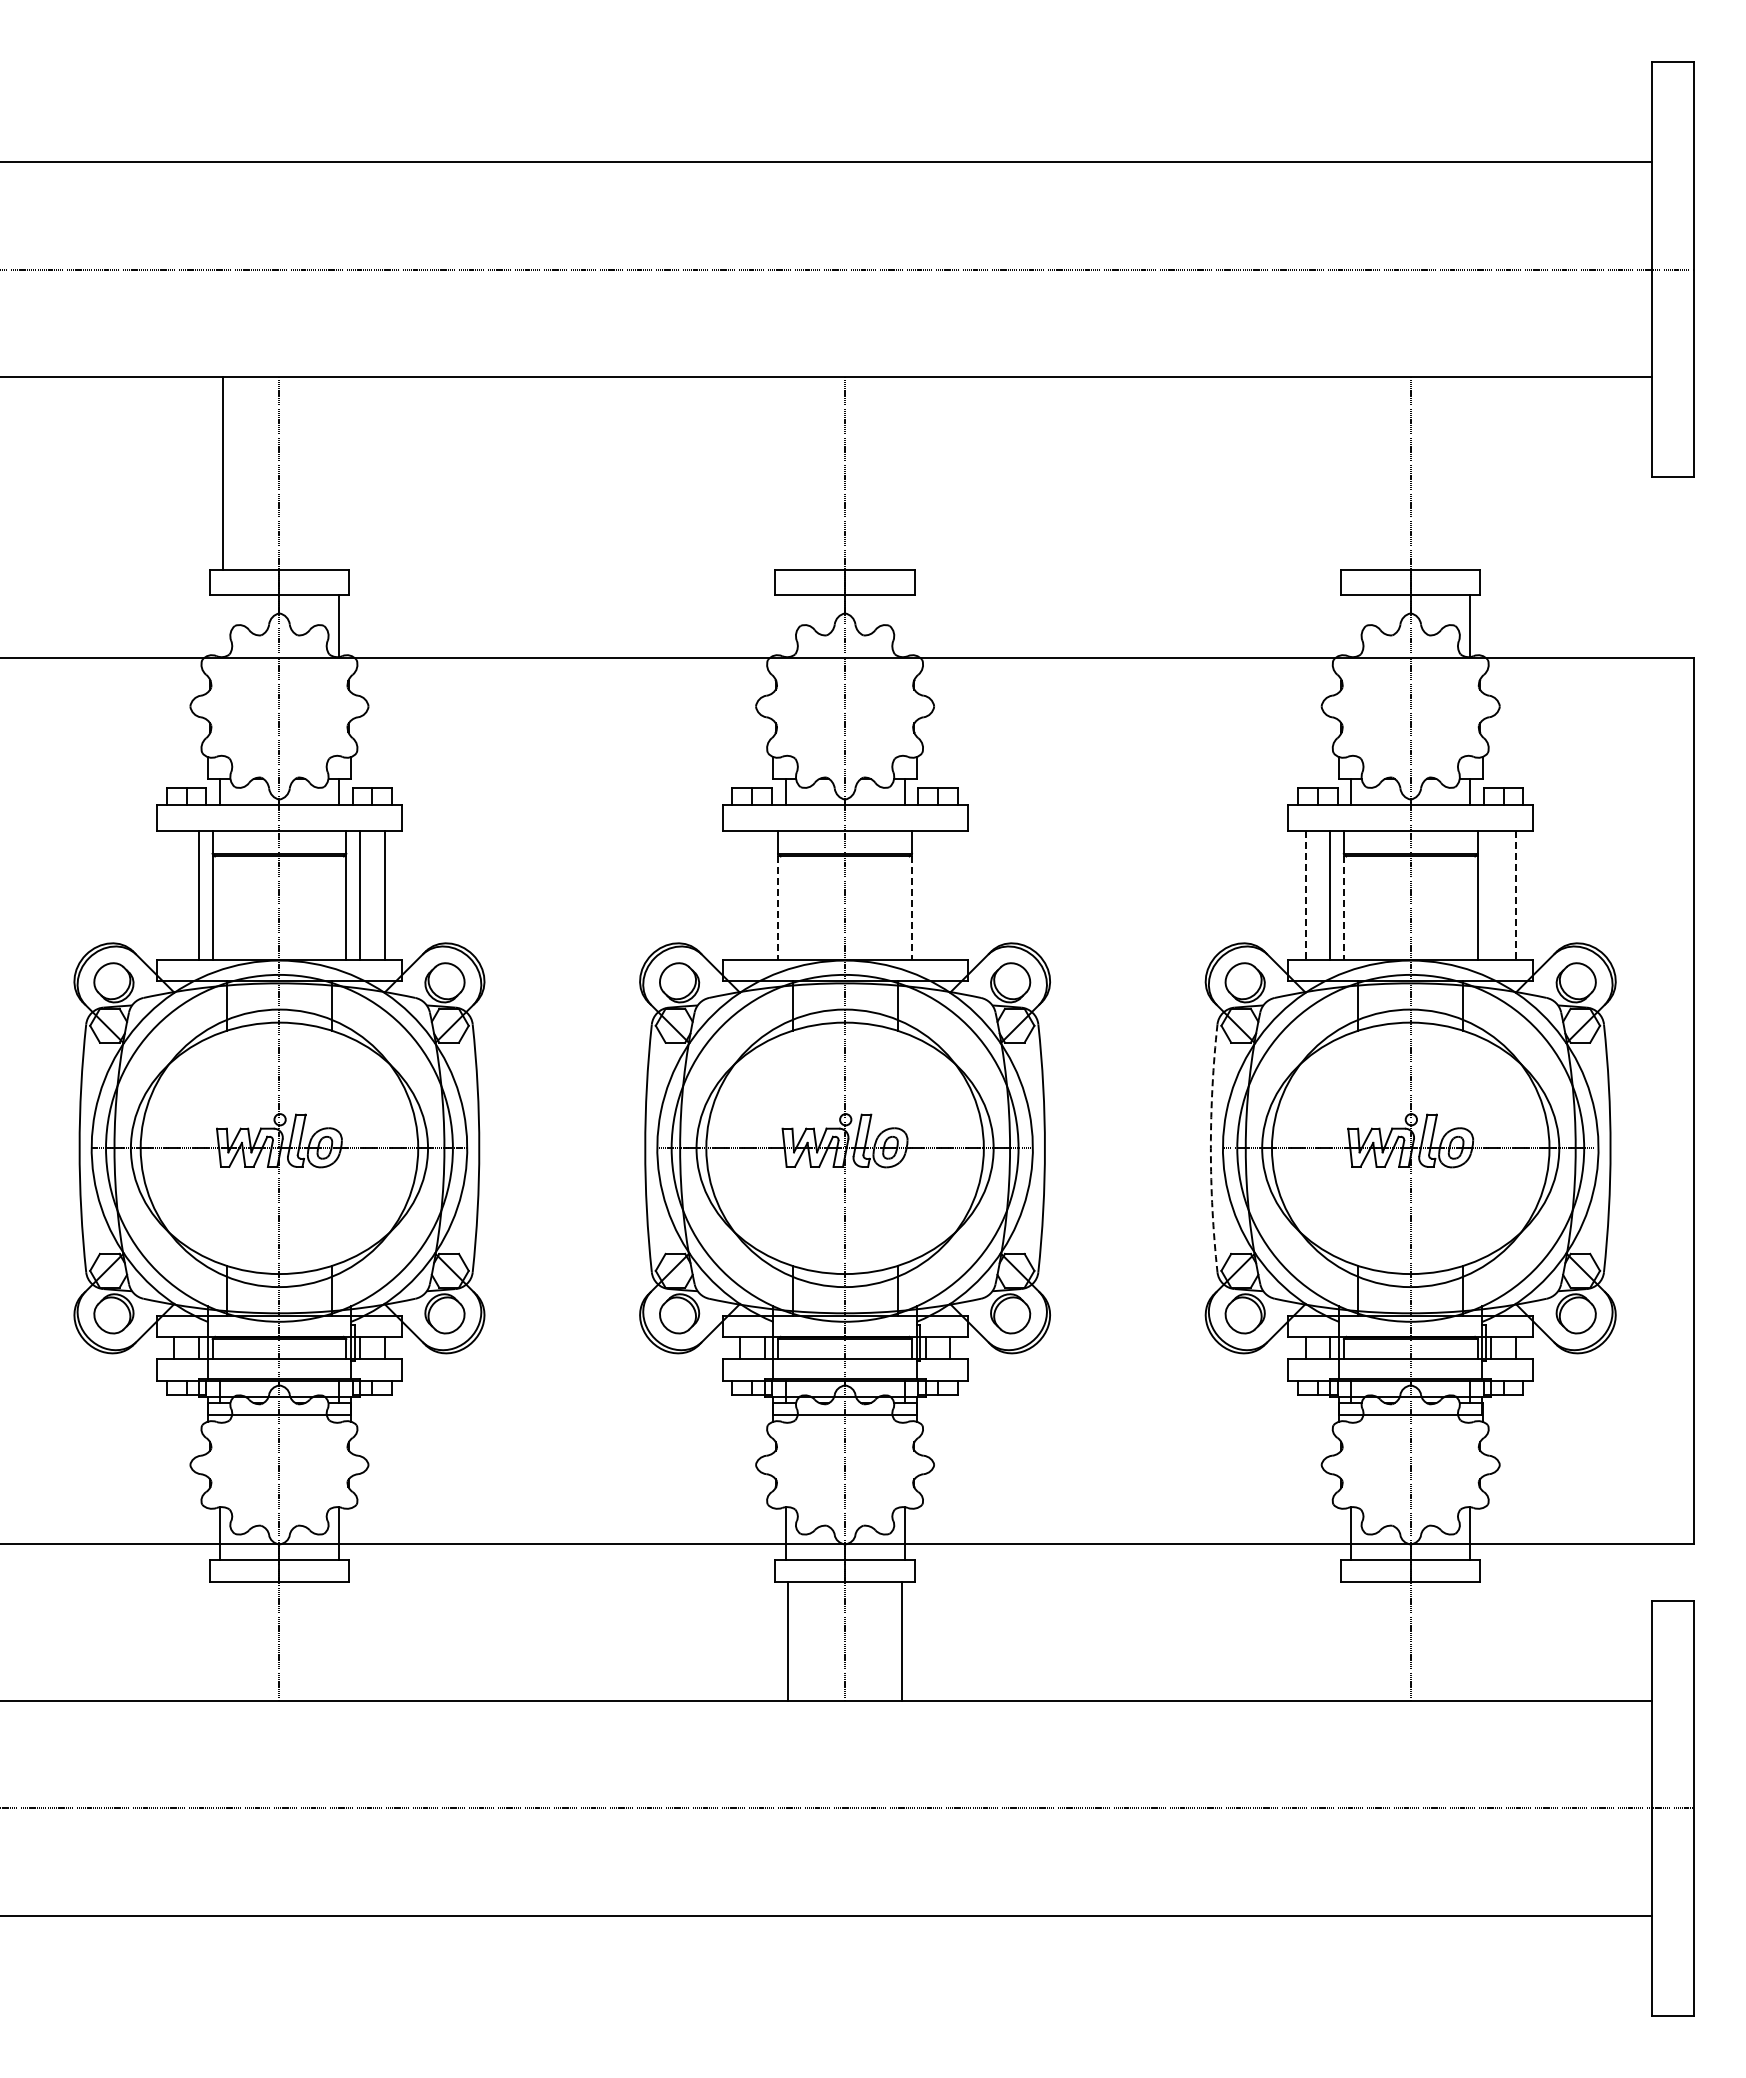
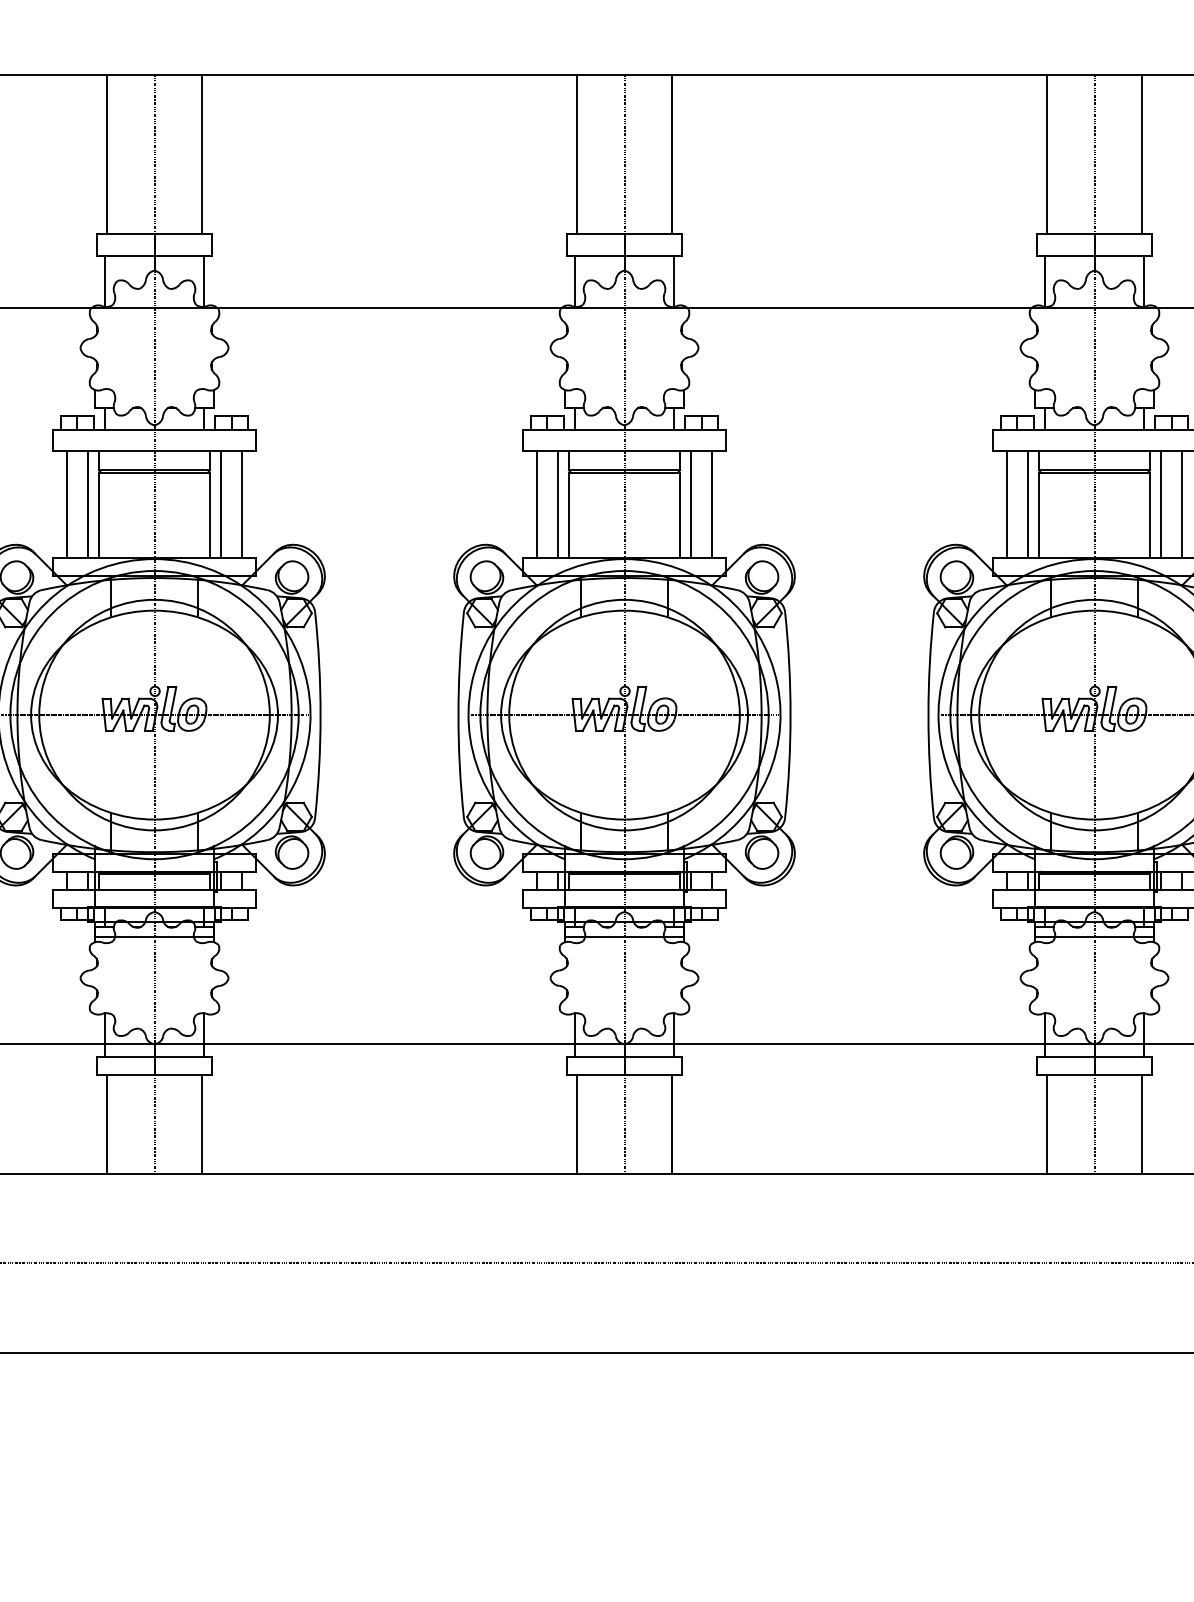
line: (336, 473) -> (201, 154), added
line: (788, 473) -> (577, 154), added
line: (901, 473) -> (671, 154), added
line: (1353, 473) -> (1046, 154), added
line: (1467, 473) -> (1141, 154), added
line: (220, 626) -> (105, 281), added
line: (785, 626) -> (575, 281), added
line: (904, 626) -> (673, 281), added
line: (1351, 626) -> (1045, 281), added
line: (174, 894) -> (67, 504), added
line: (739, 894) -> (536, 504), added
line: (764, 894) -> (557, 504), added
line: (925, 894) -> (691, 504), added
line: (950, 894) -> (712, 504), added
line: (1491, 894) -> (1161, 504), added
line: (1305, 895) -> (1007, 505), dashed -> solid
line: (1515, 895) -> (1181, 505), dashed -> solid
line: (778, 908) -> (569, 515), dashed -> solid
line: (911, 908) -> (679, 515), dashed -> solid
line: (1343, 908) -> (1038, 515), dashed -> solid
arc: (1210, 1148) -> (928, 715), dashed -> solid
line: (222, 1641) -> (107, 1124), added
line: (336, 1641) -> (201, 1124), added
line: (1353, 1641) -> (1046, 1124), added
line: (1467, 1641) -> (1141, 1124), added

